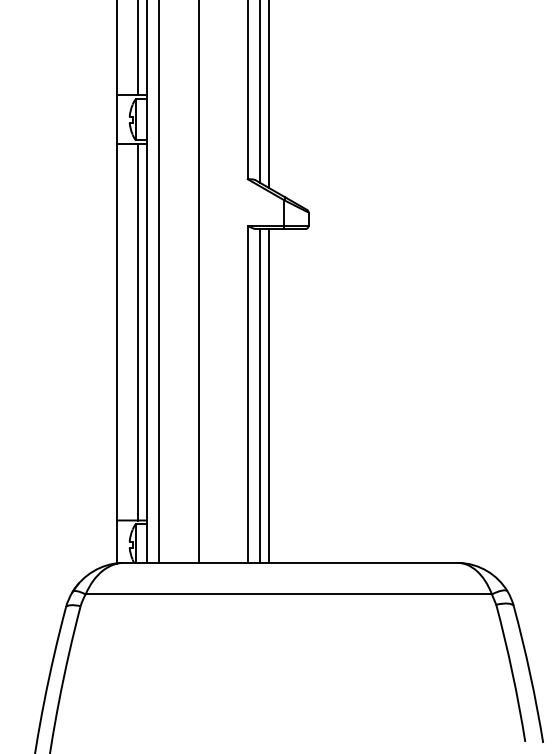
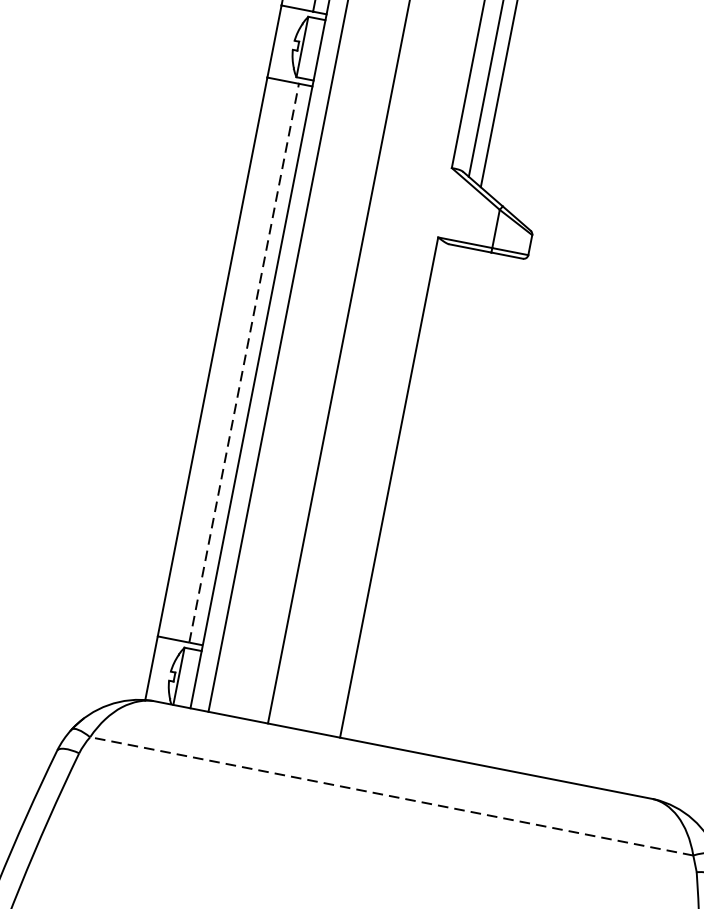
line: (137, 331) -> (243, 361), solid -> dashed
line: (259, 395) -> (406, 492), removed
line: (269, 395) -> (421, 495), removed
line: (288, 594) -> (391, 796), solid -> dashed

